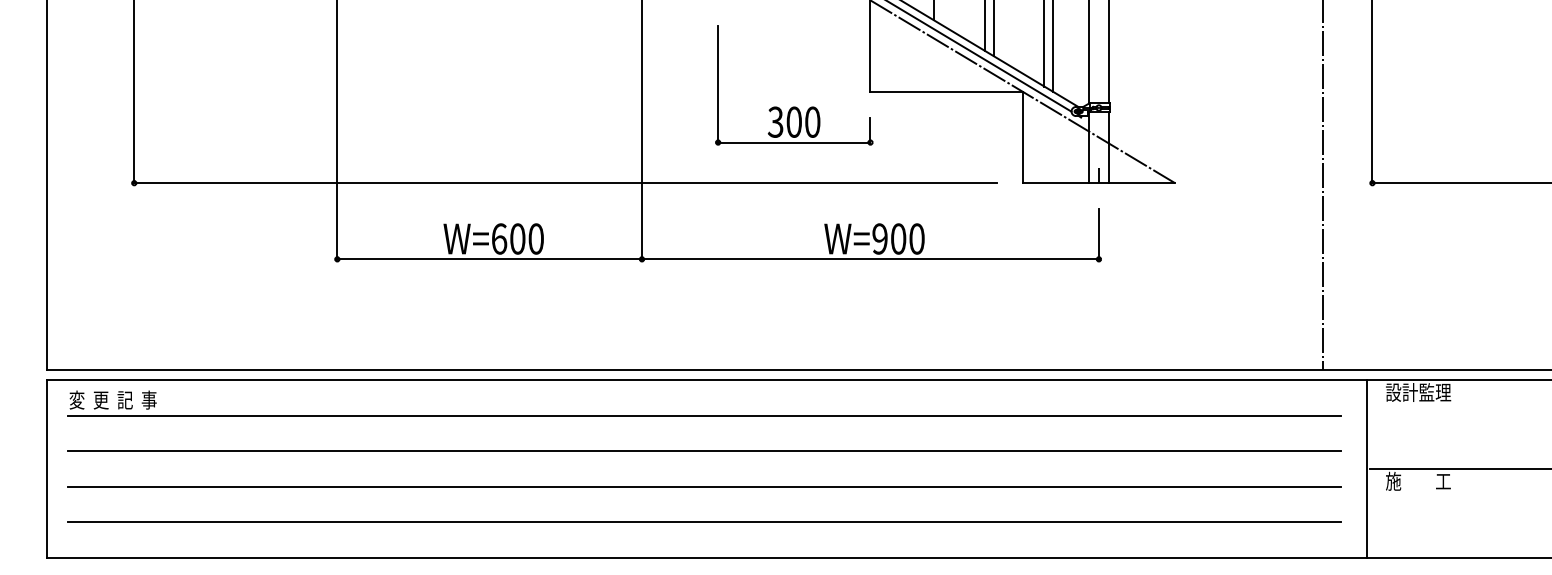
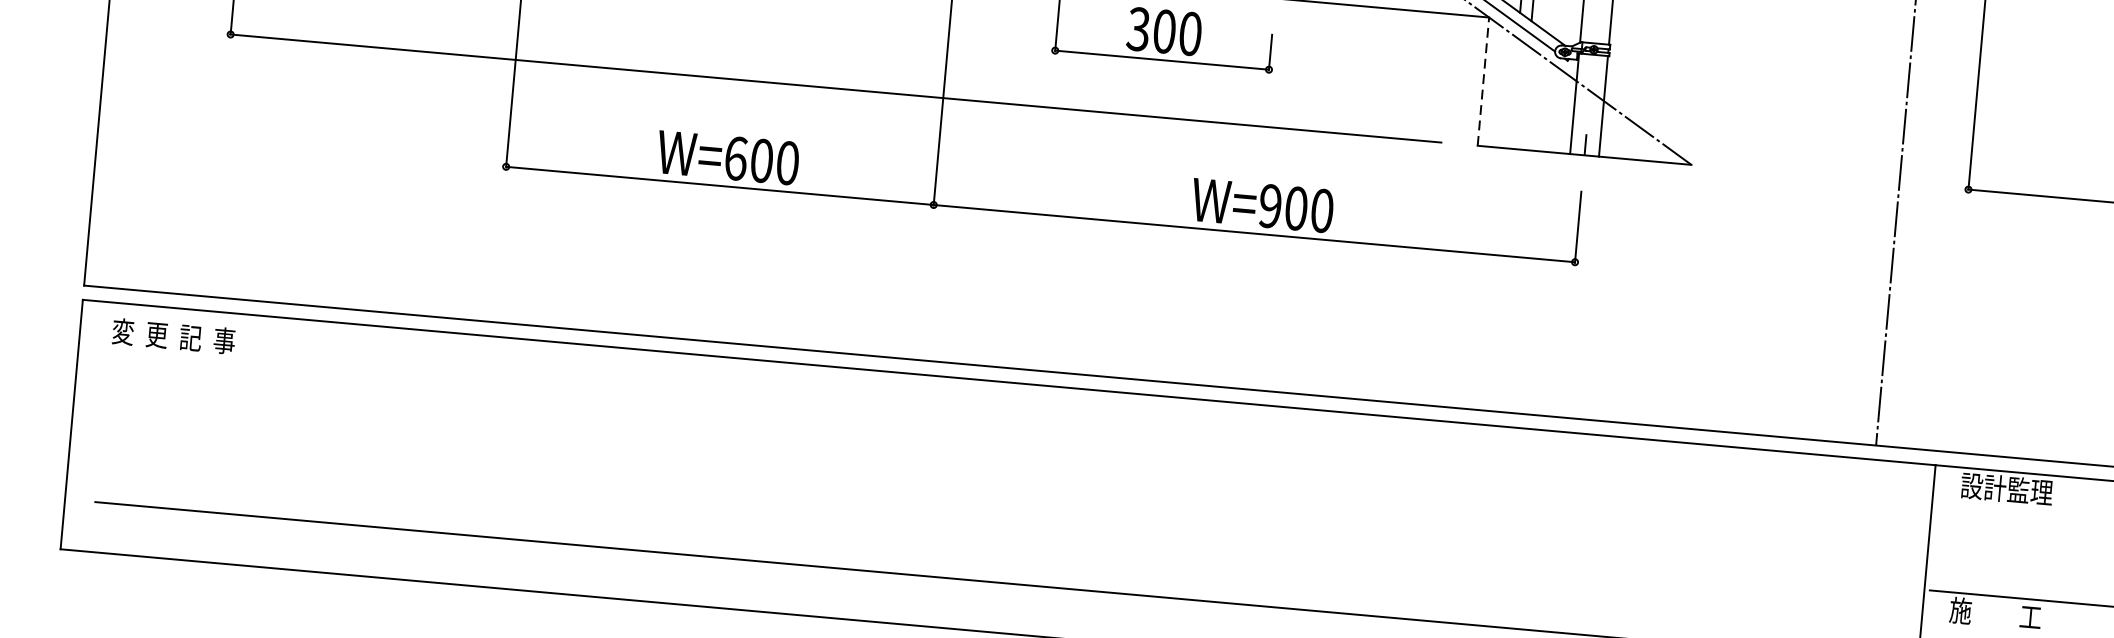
line: (1022, 137) -> (1483, 81), solid -> dashed
line: (704, 415) -> (1001, 431), removed
line: (704, 451) -> (997, 482), removed
line: (704, 486) -> (992, 531), removed

